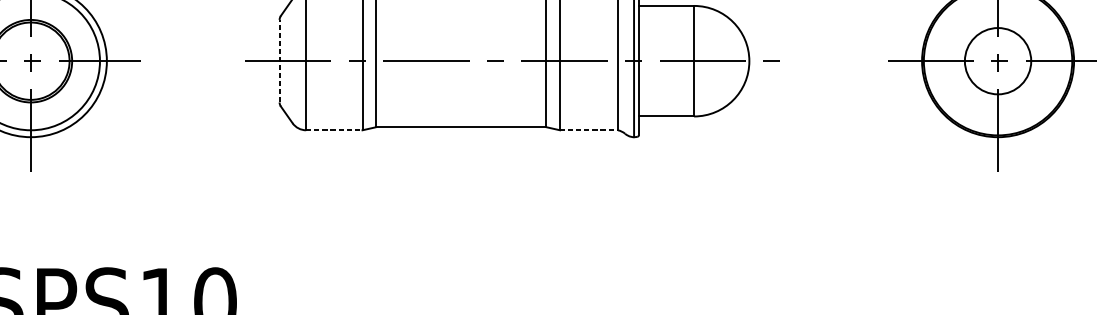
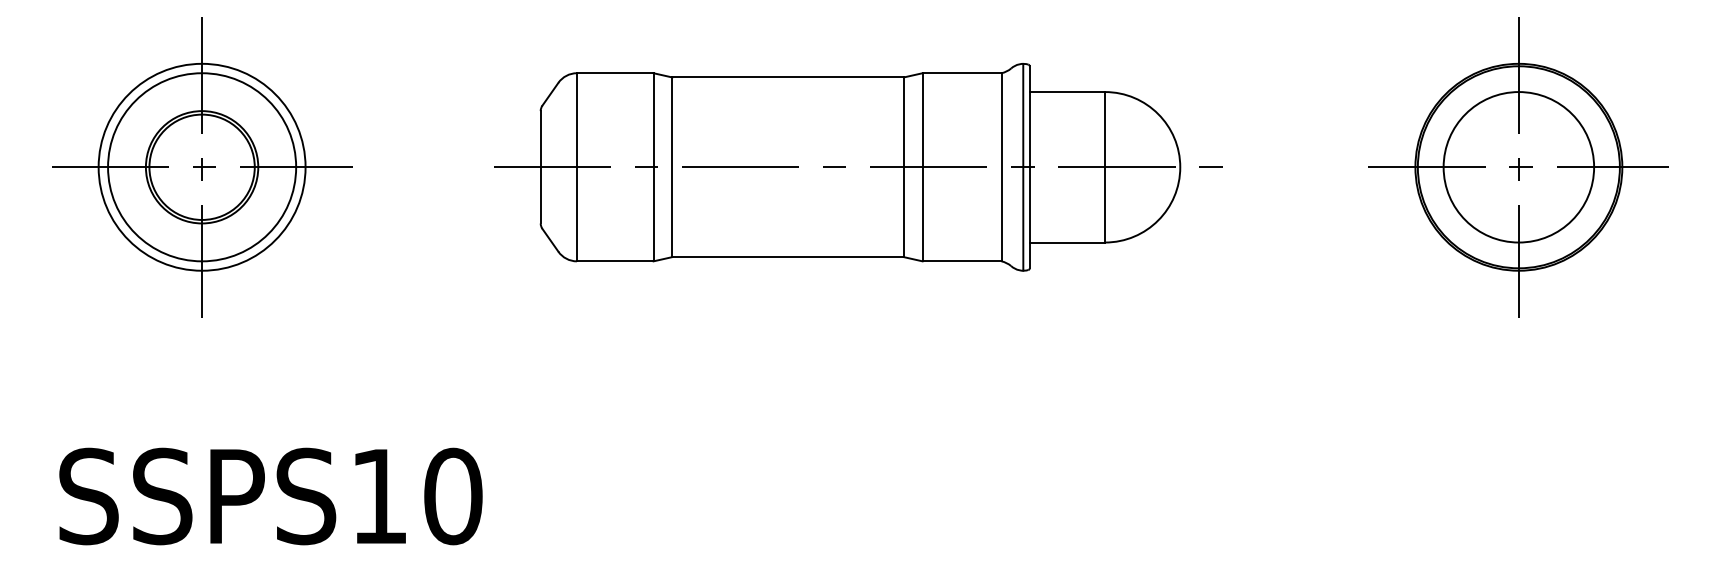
line: (279, 60) -> (540, 166), dashed -> solid
circle: (997, 61) -> (1518, 167), size x1.67
line: (334, 130) -> (615, 261), dashed -> solid
line: (589, 130) -> (962, 261), dashed -> solid

